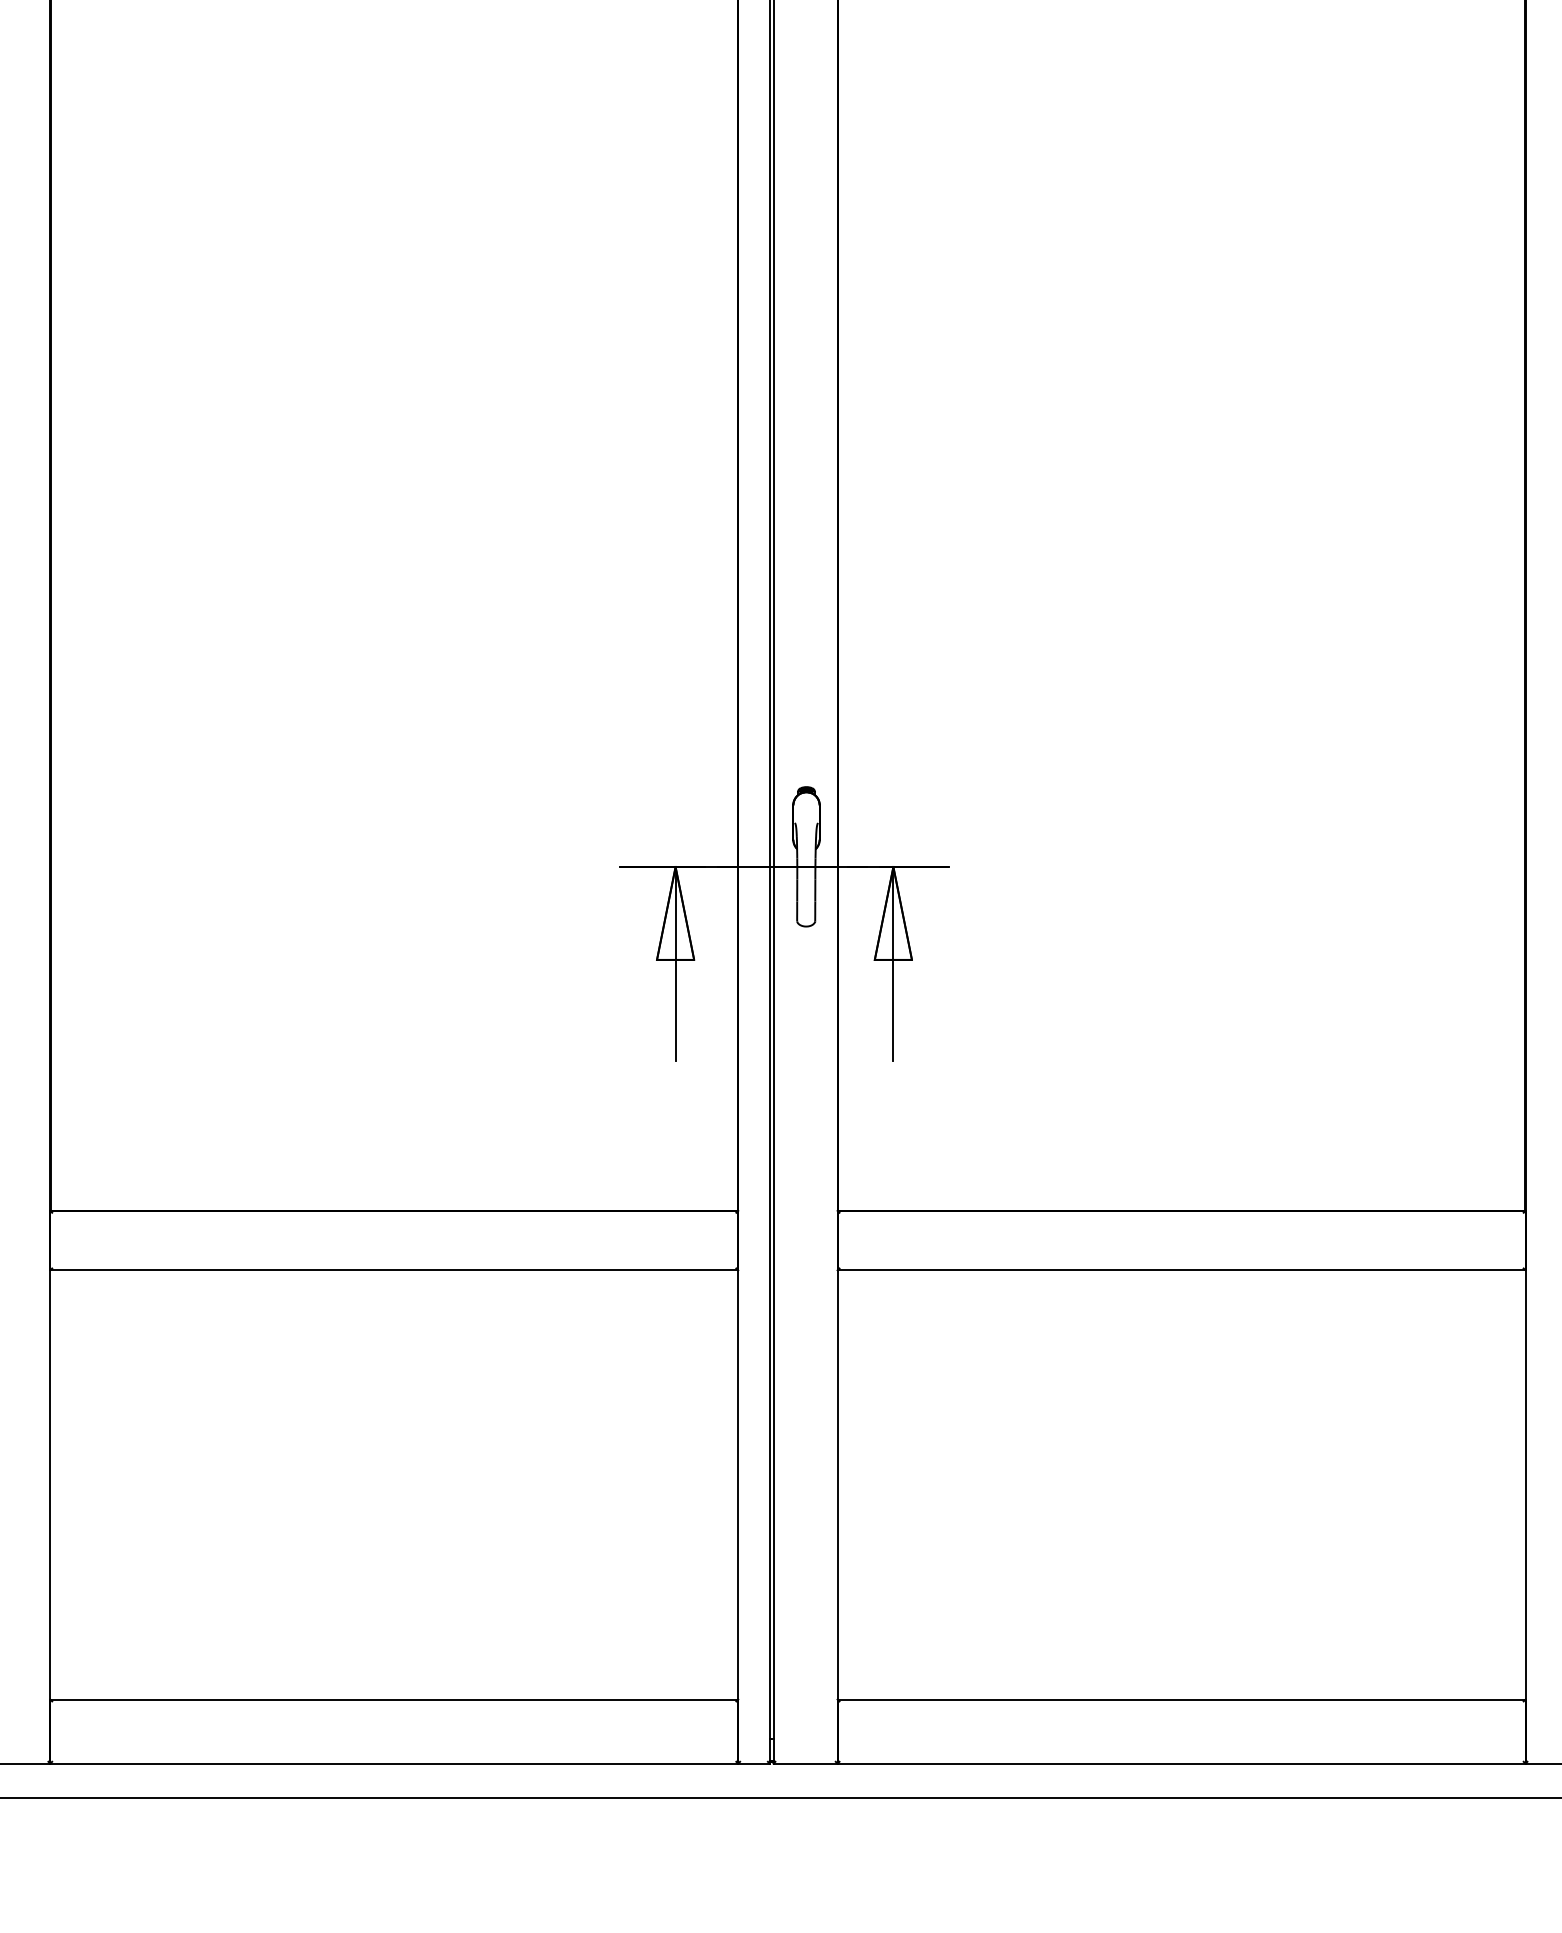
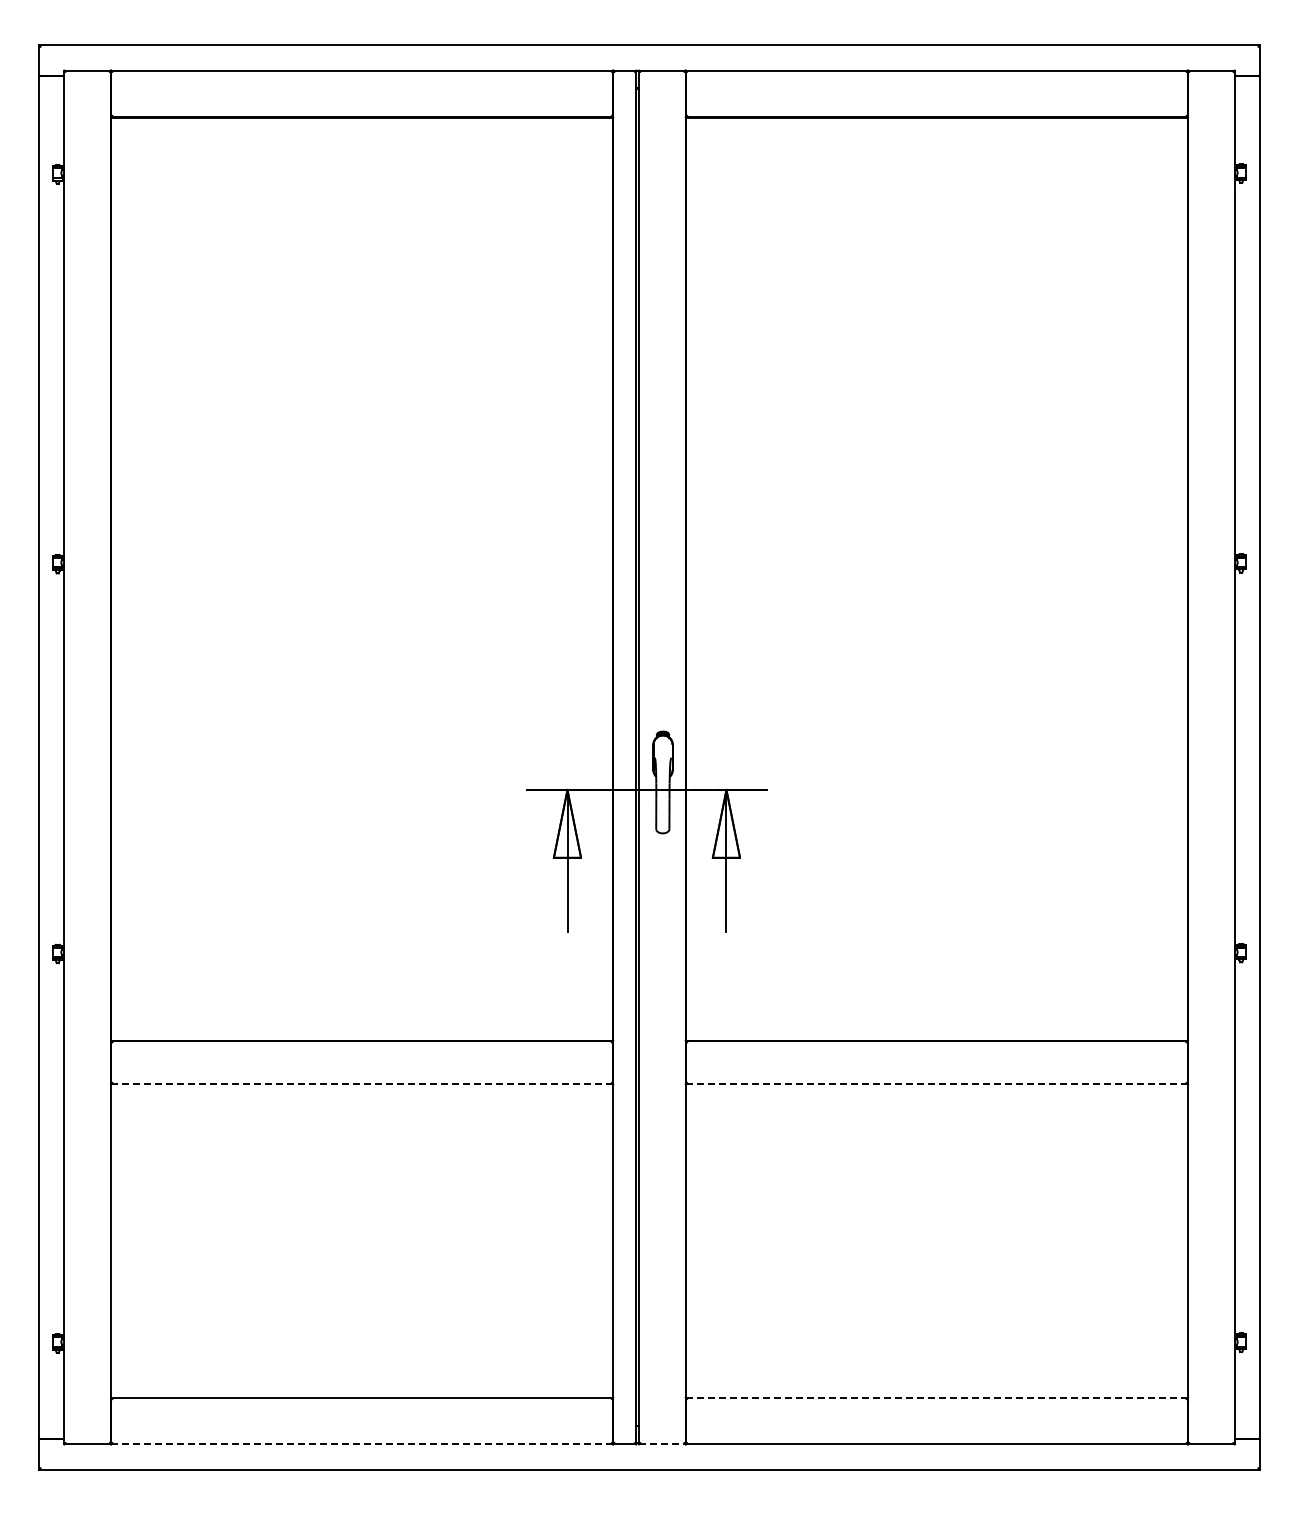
line: (393, 1270) -> (361, 1084), solid -> dashed
line: (1181, 1270) -> (936, 1084), solid -> dashed
line: (1182, 1699) -> (937, 1397), solid -> dashed
line: (394, 1763) -> (362, 1444), solid -> dashed
line: (805, 1763) -> (662, 1444), solid -> dashed

